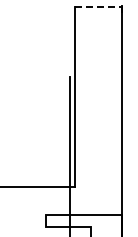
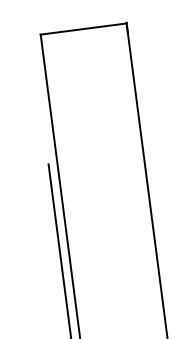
line: (98, 6) -> (83, 28), dashed -> solid

